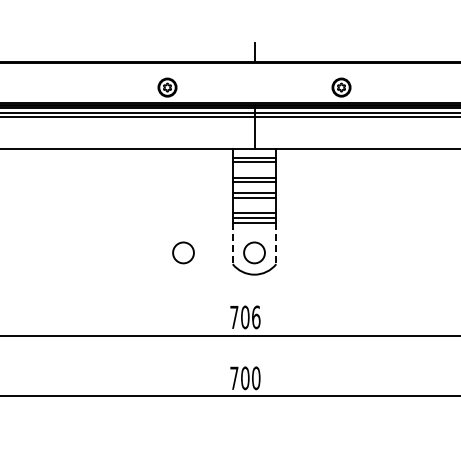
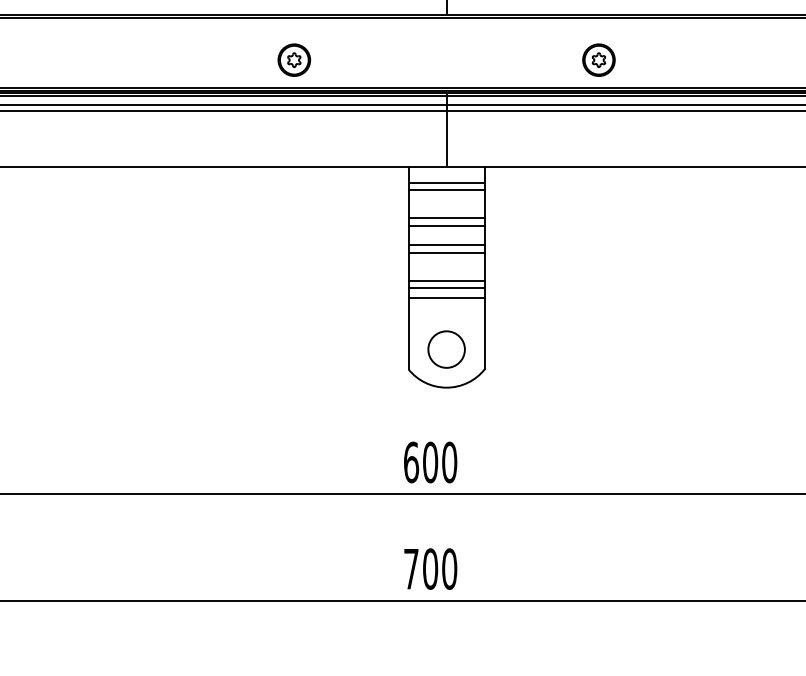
line: (232, 244) -> (408, 334), dashed -> solid
line: (276, 244) -> (485, 334), dashed -> solid
circle: (183, 252) -> (322, 348), removed
text: (245, 317) -> (430, 462), 706 -> 600

